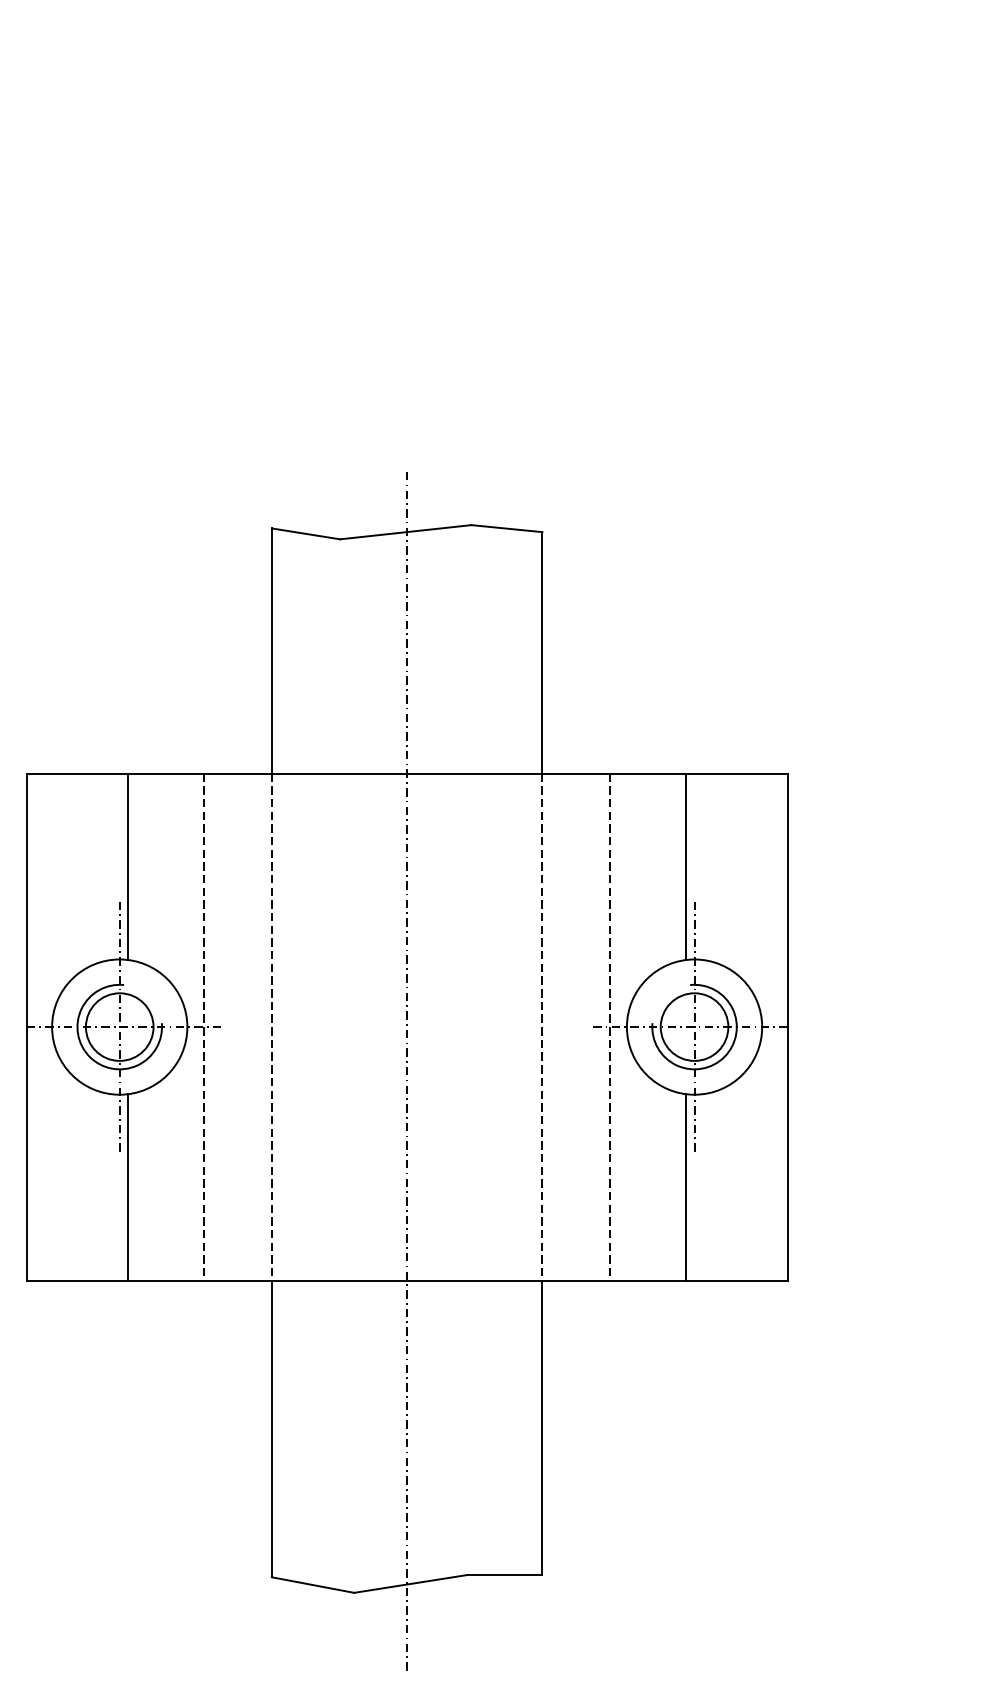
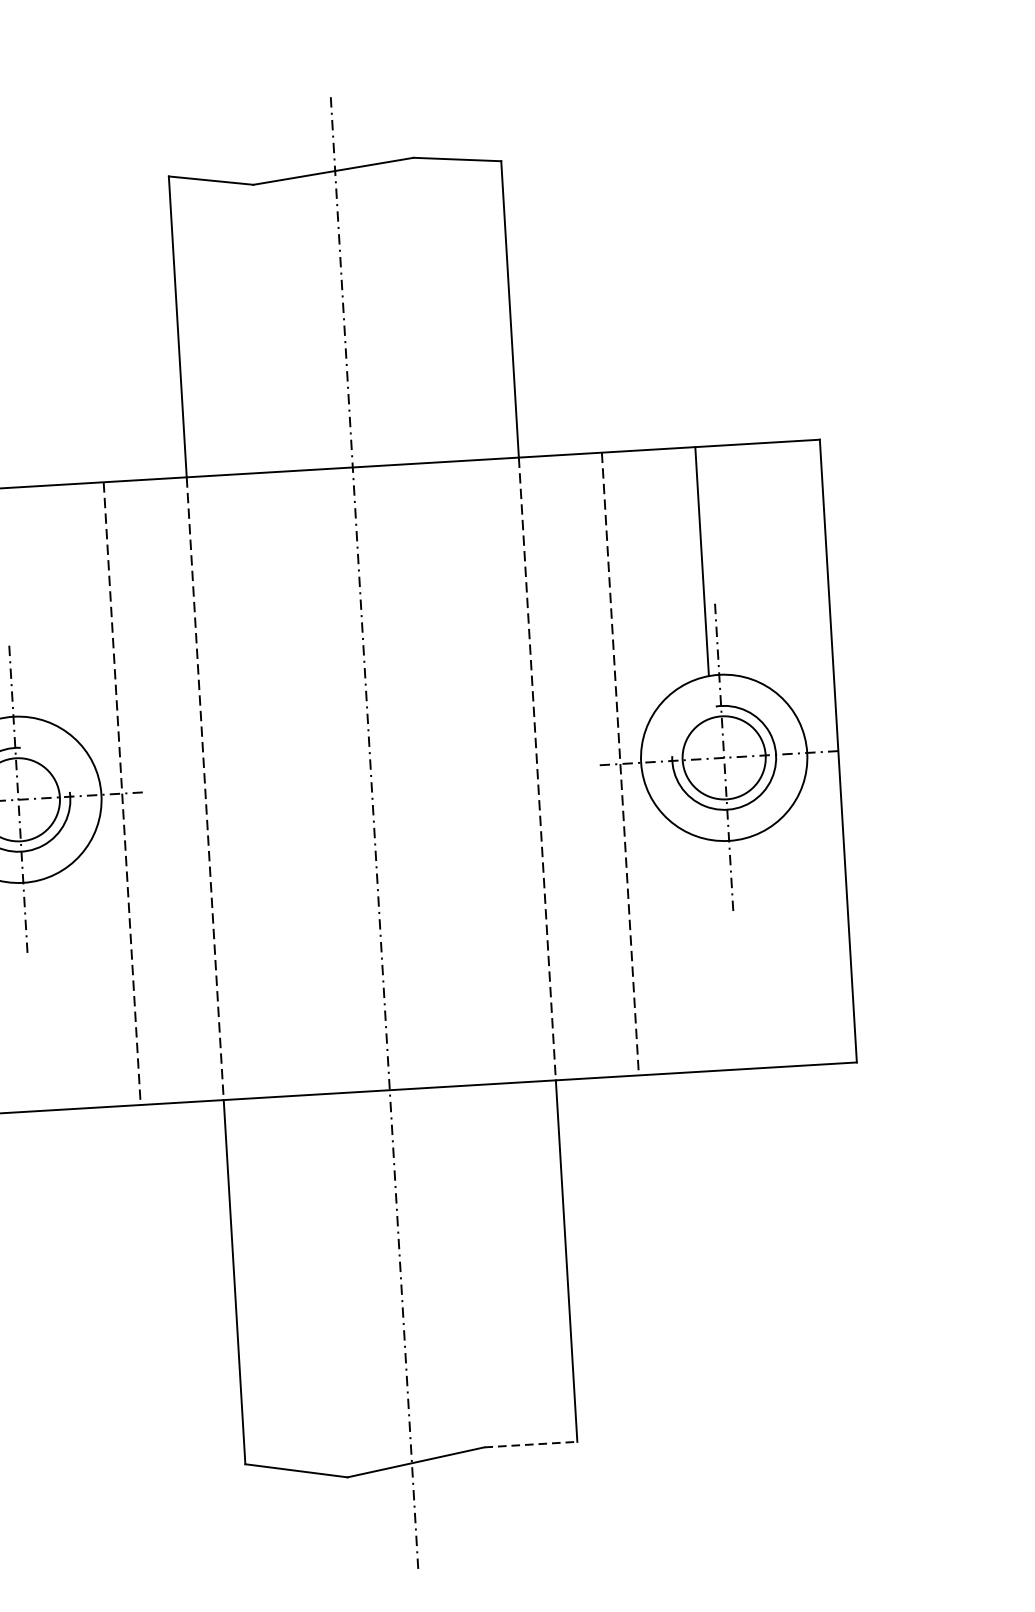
line: (128, 866) -> (17, 601), removed
line: (128, 1187) -> (40, 996), removed
line: (686, 1187) -> (725, 955), removed
line: (504, 1575) -> (530, 1445), solid -> dashed

